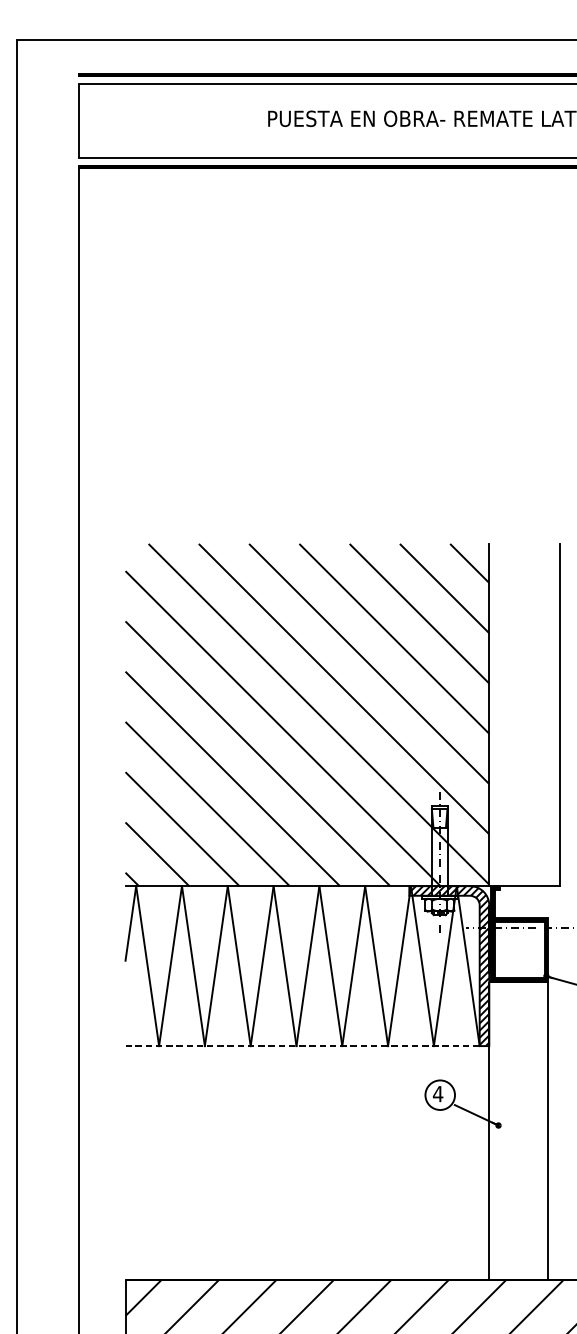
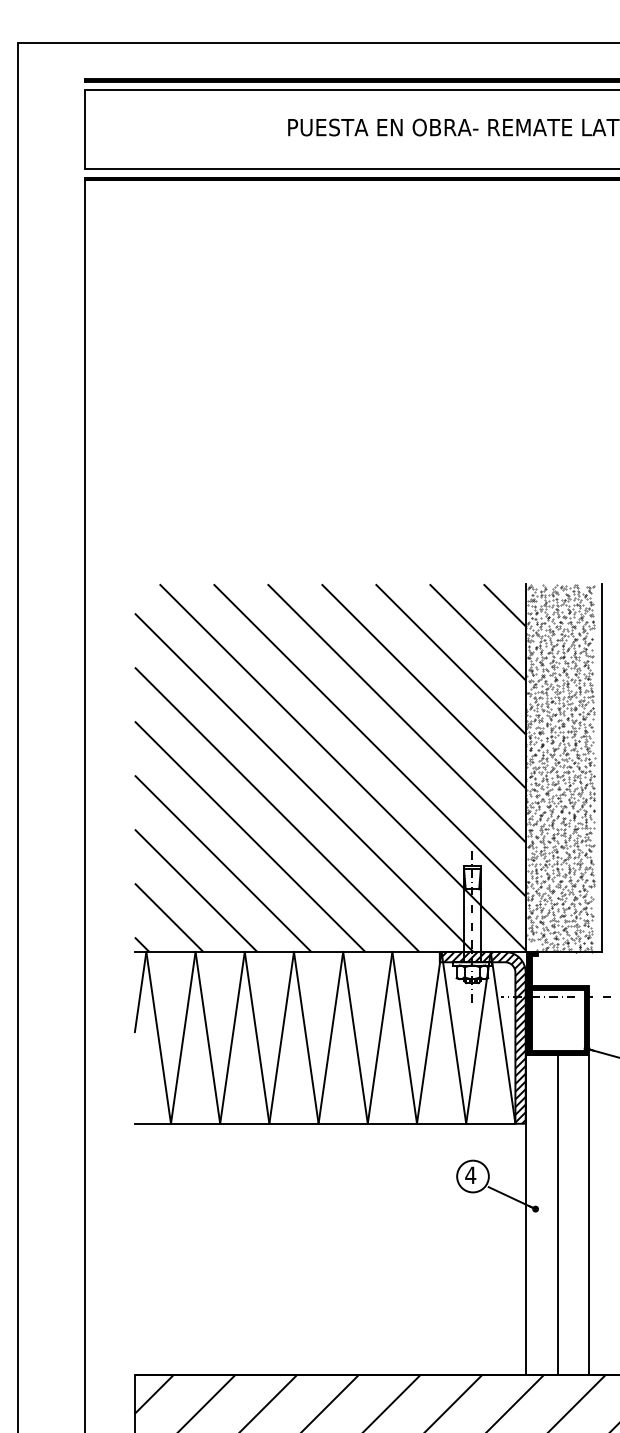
hatch: (520, 714) -> (559, 767), added
line: (301, 1045) -> (324, 1123), dashed -> solid
line: (519, 1130) -> (558, 1214), added

